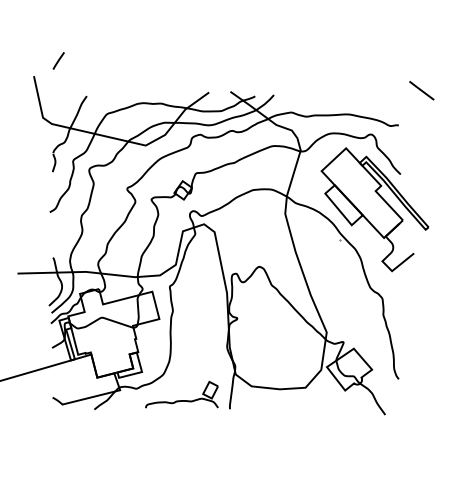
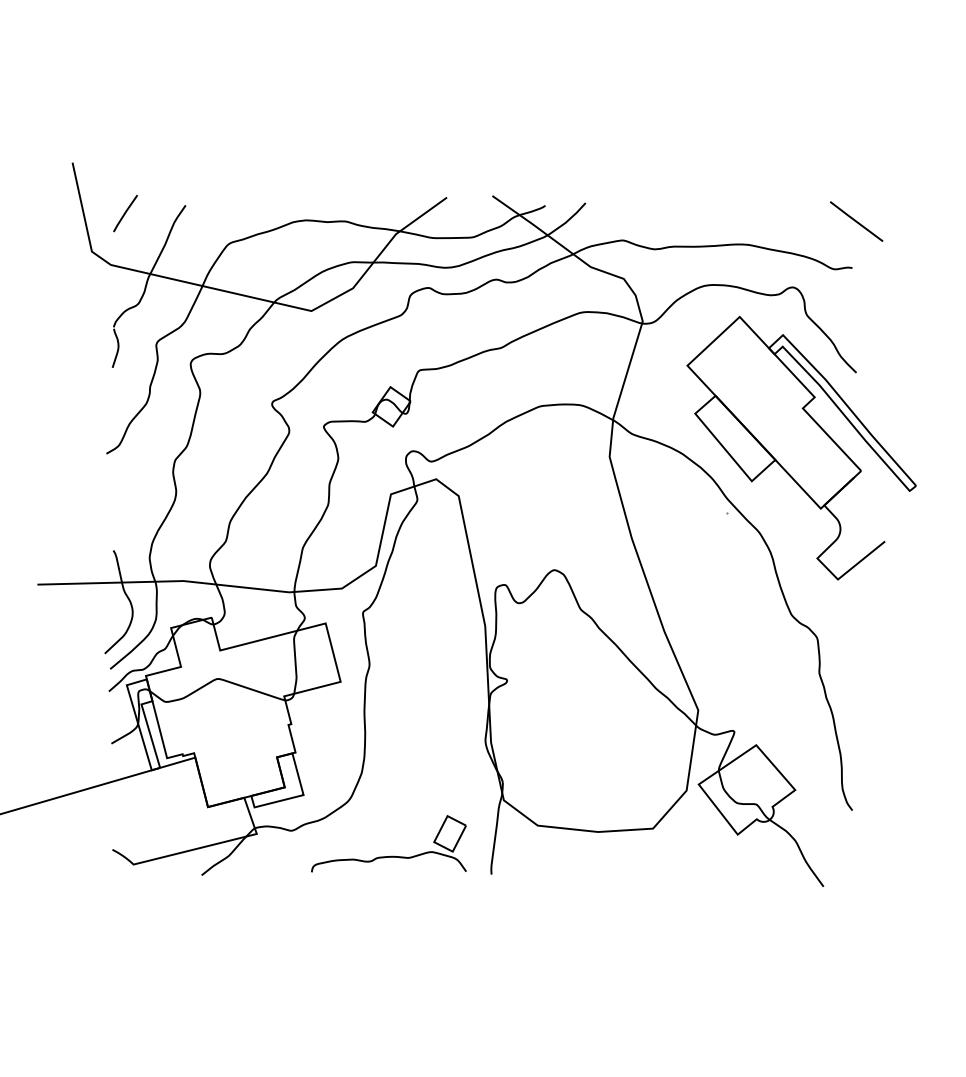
line: (58, 60) -> (125, 212), moved
line: (421, 90) -> (855, 221), moved

